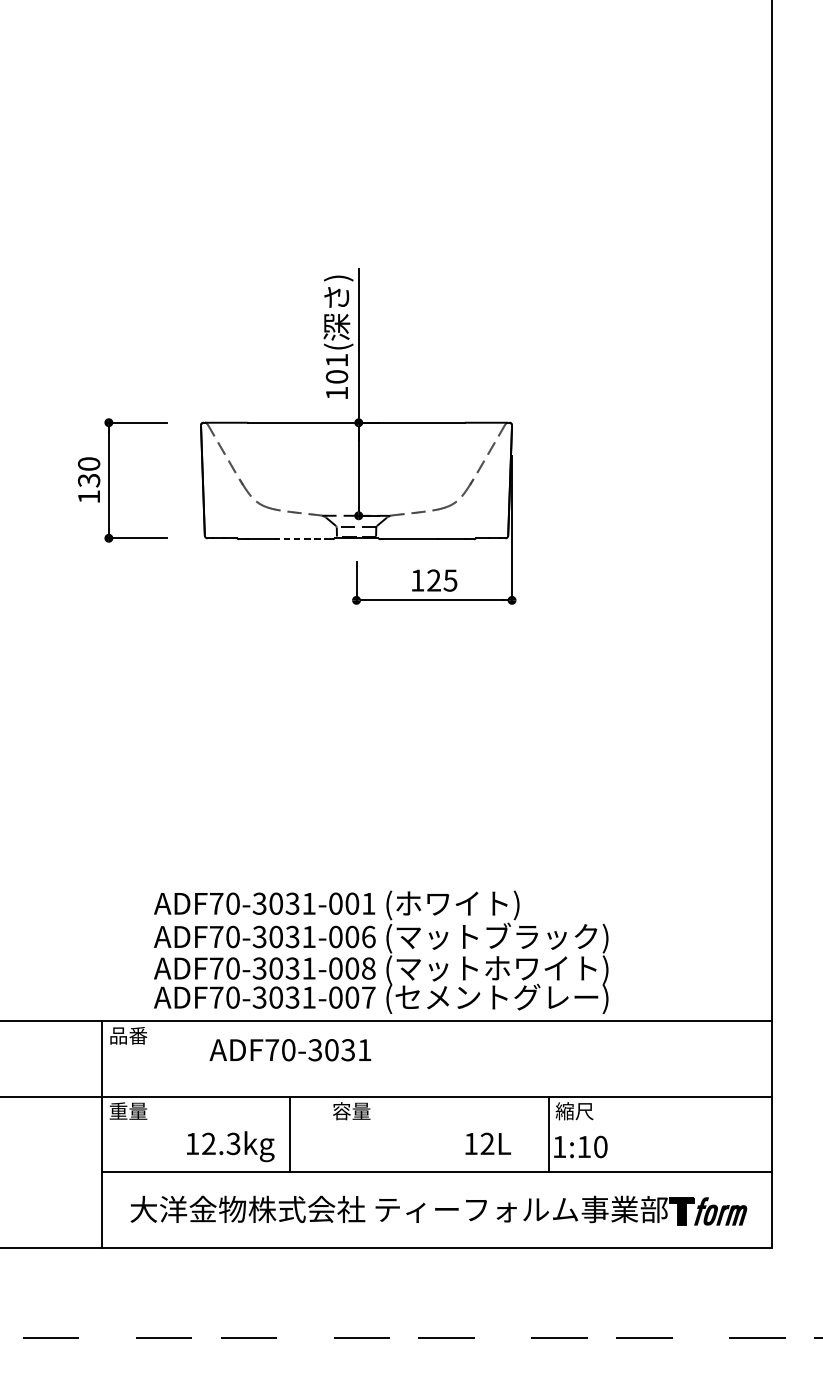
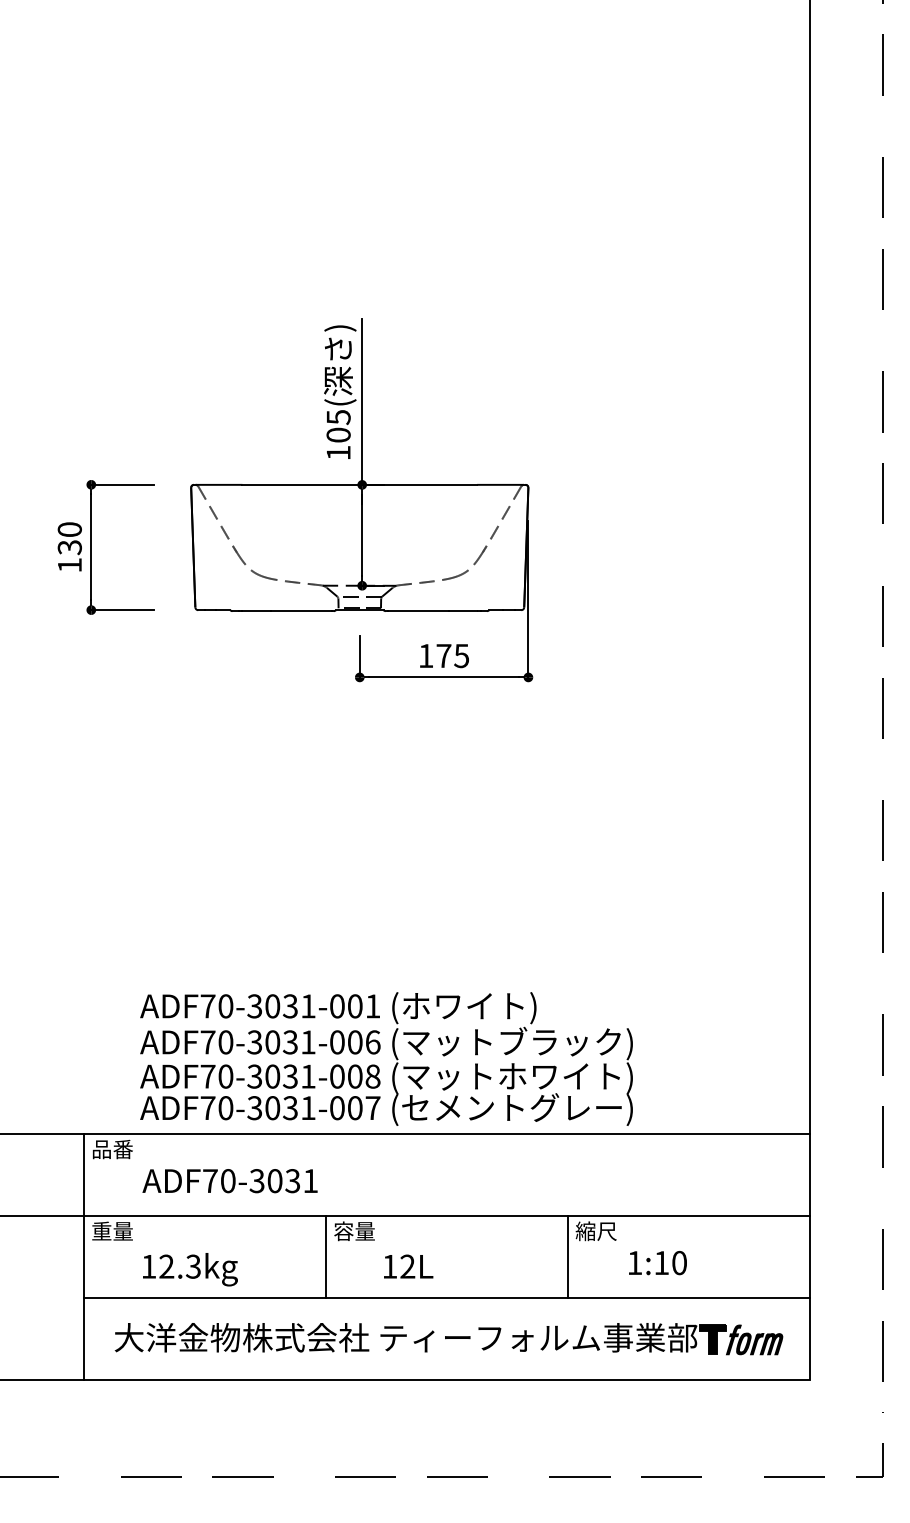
text: (336, 360) -> (338, 417), 101( -> 105(
line: (302, 539) -> (301, 611), dashed -> solid
text: (433, 580) -> (443, 655), 125 -> 175
text: (289, 1050) -> (229, 1181), moved
line: (289, 1134) -> (326, 1256), moved
text: (488, 1143) -> (408, 1266), moved
text: (230, 1146) -> (190, 1269), moved
text: (580, 1147) -> (657, 1263), moved

